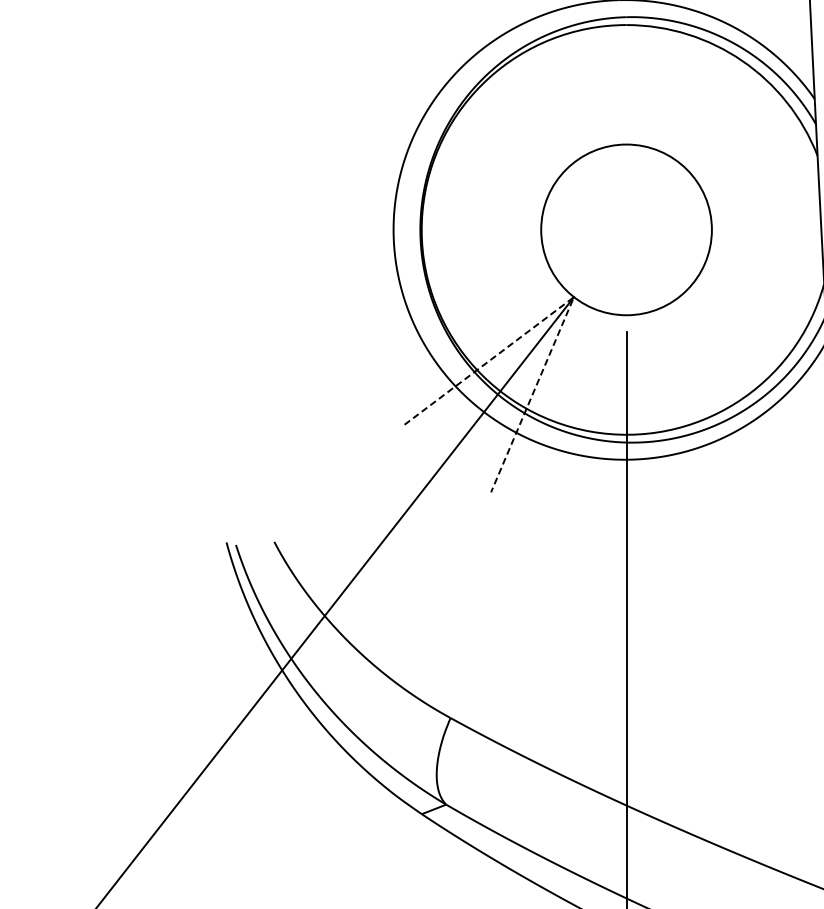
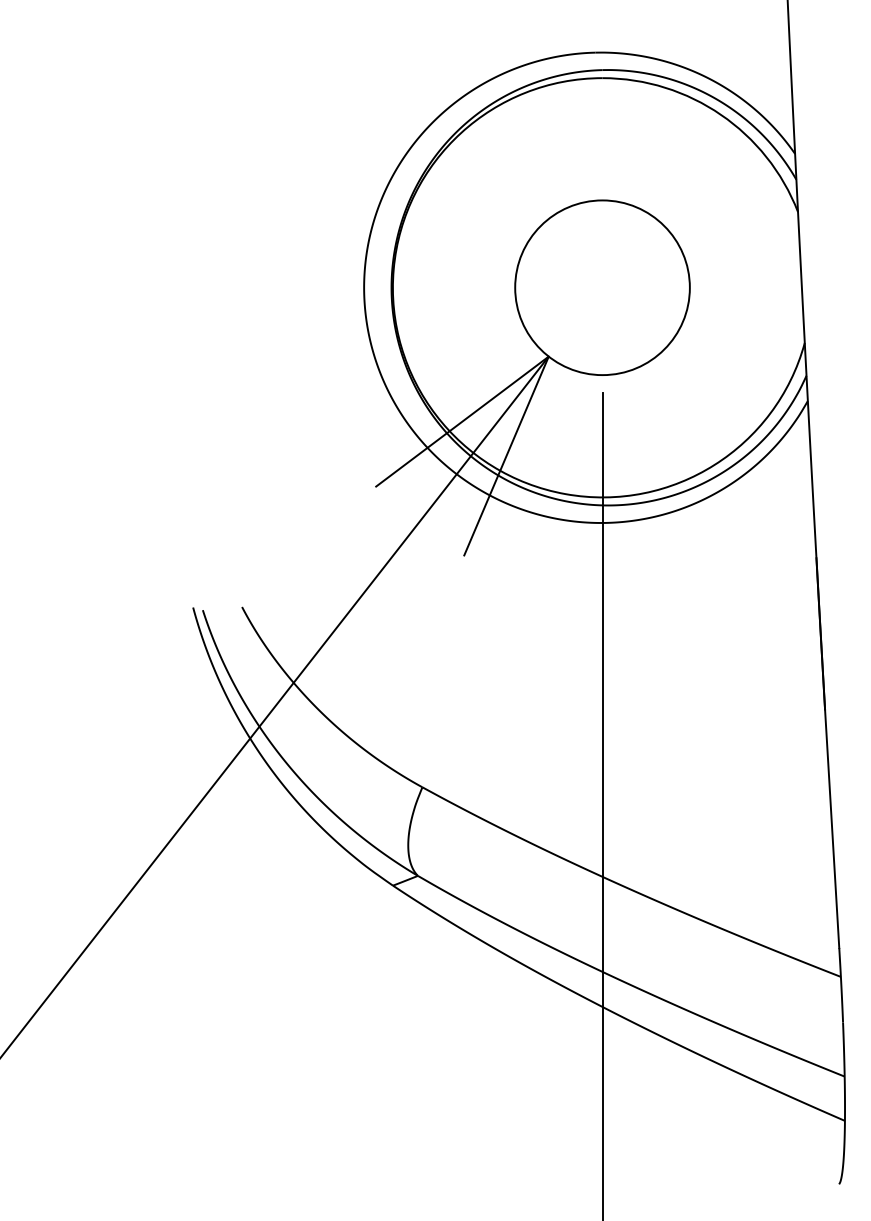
line: (573, 297) -> (548, 356), dashed -> solid

